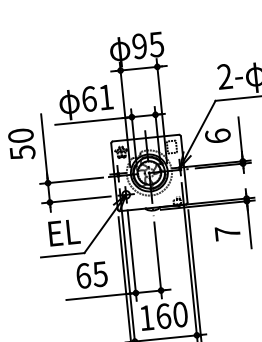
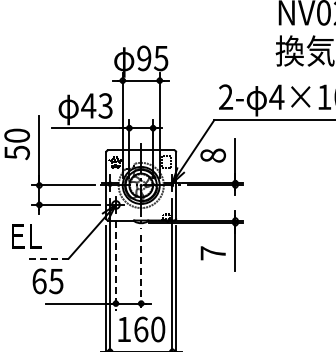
text: (96, 97) -> (96, 105), 61 -> 43
text: (217, 136) -> (212, 155), 6 -> 8
text: (64, 232) -> (26, 236), moved
line: (62, 255) -> (46, 258), solid -> dashed
line: (131, 256) -> (115, 266), solid -> dashed
line: (158, 260) -> (141, 273), solid -> dashed
text: (91, 275) -> (47, 281), moved

